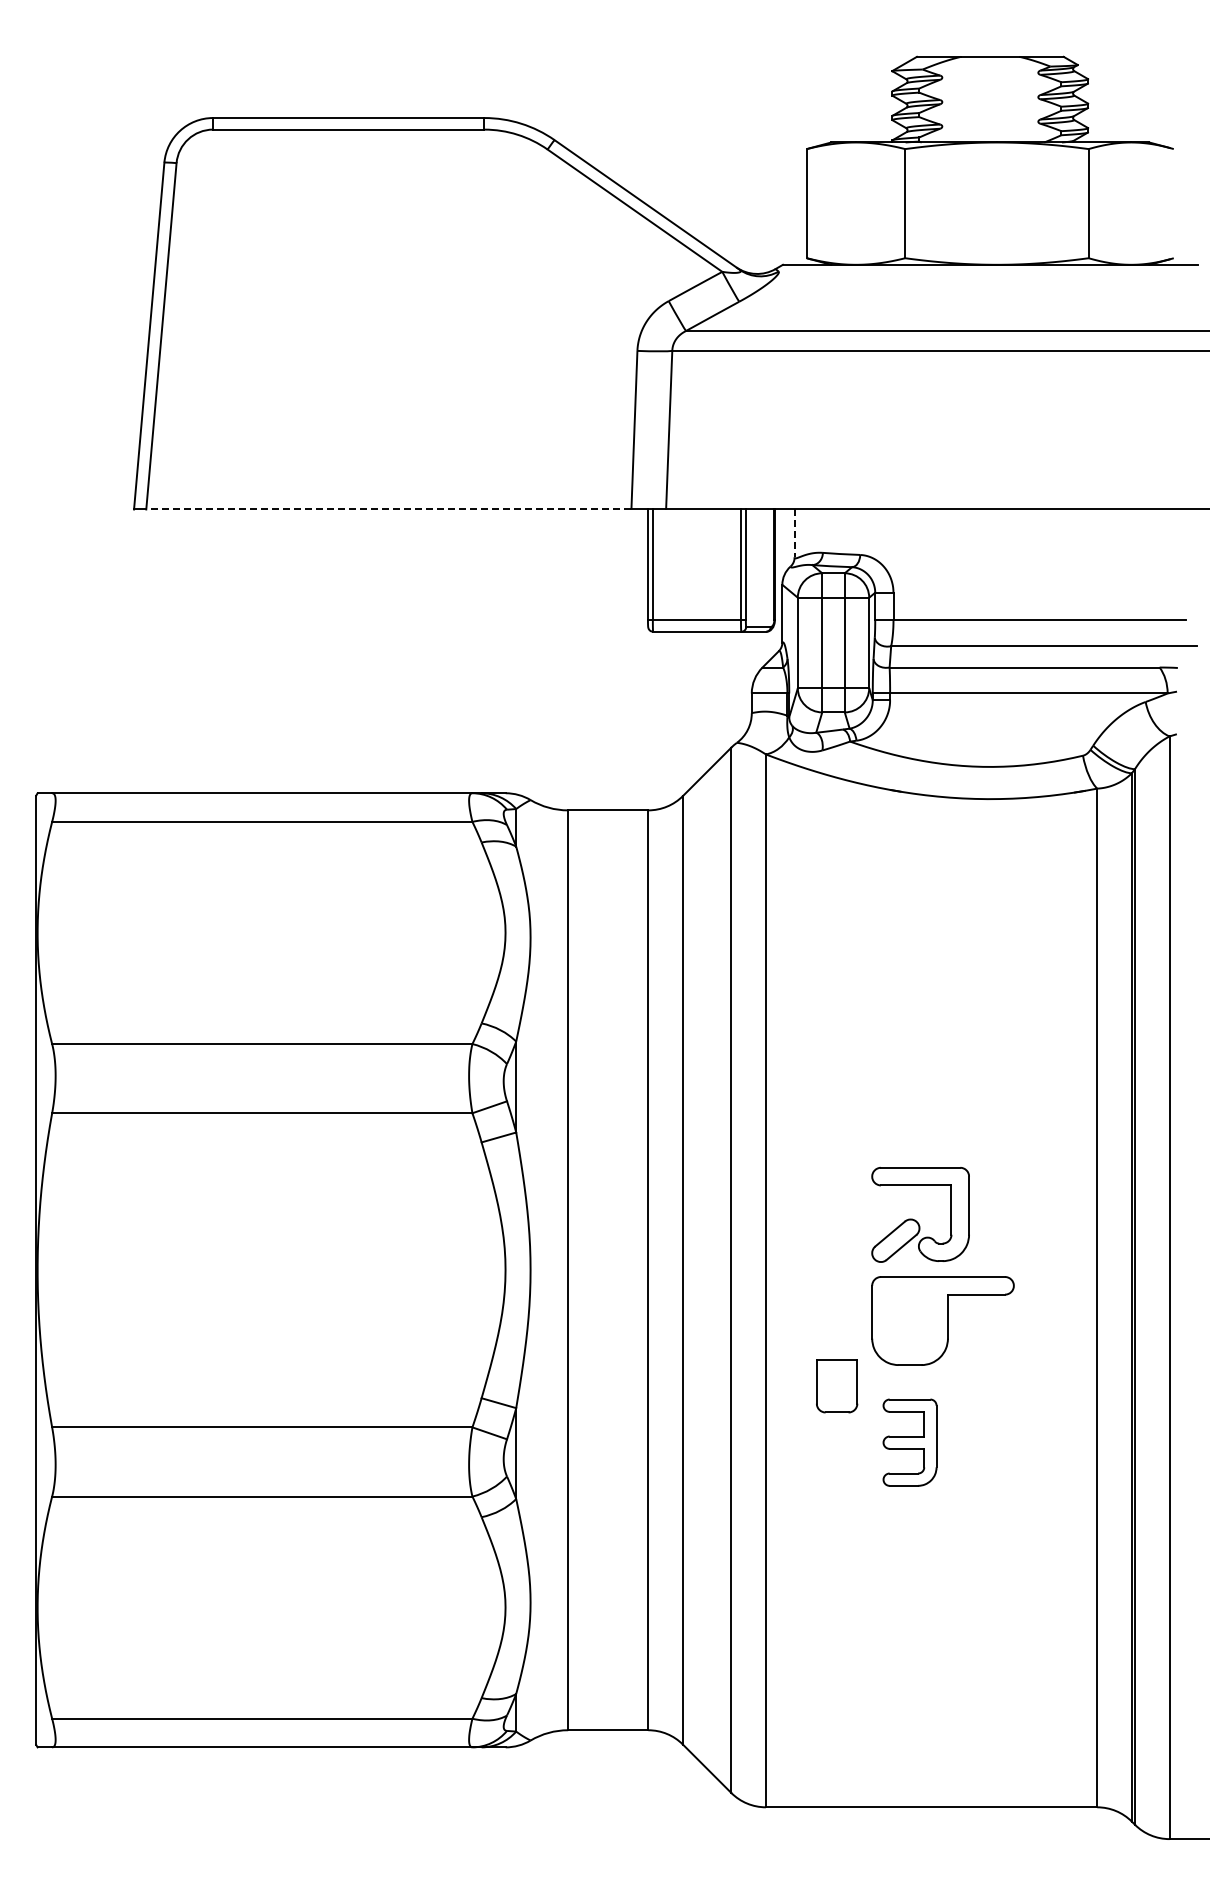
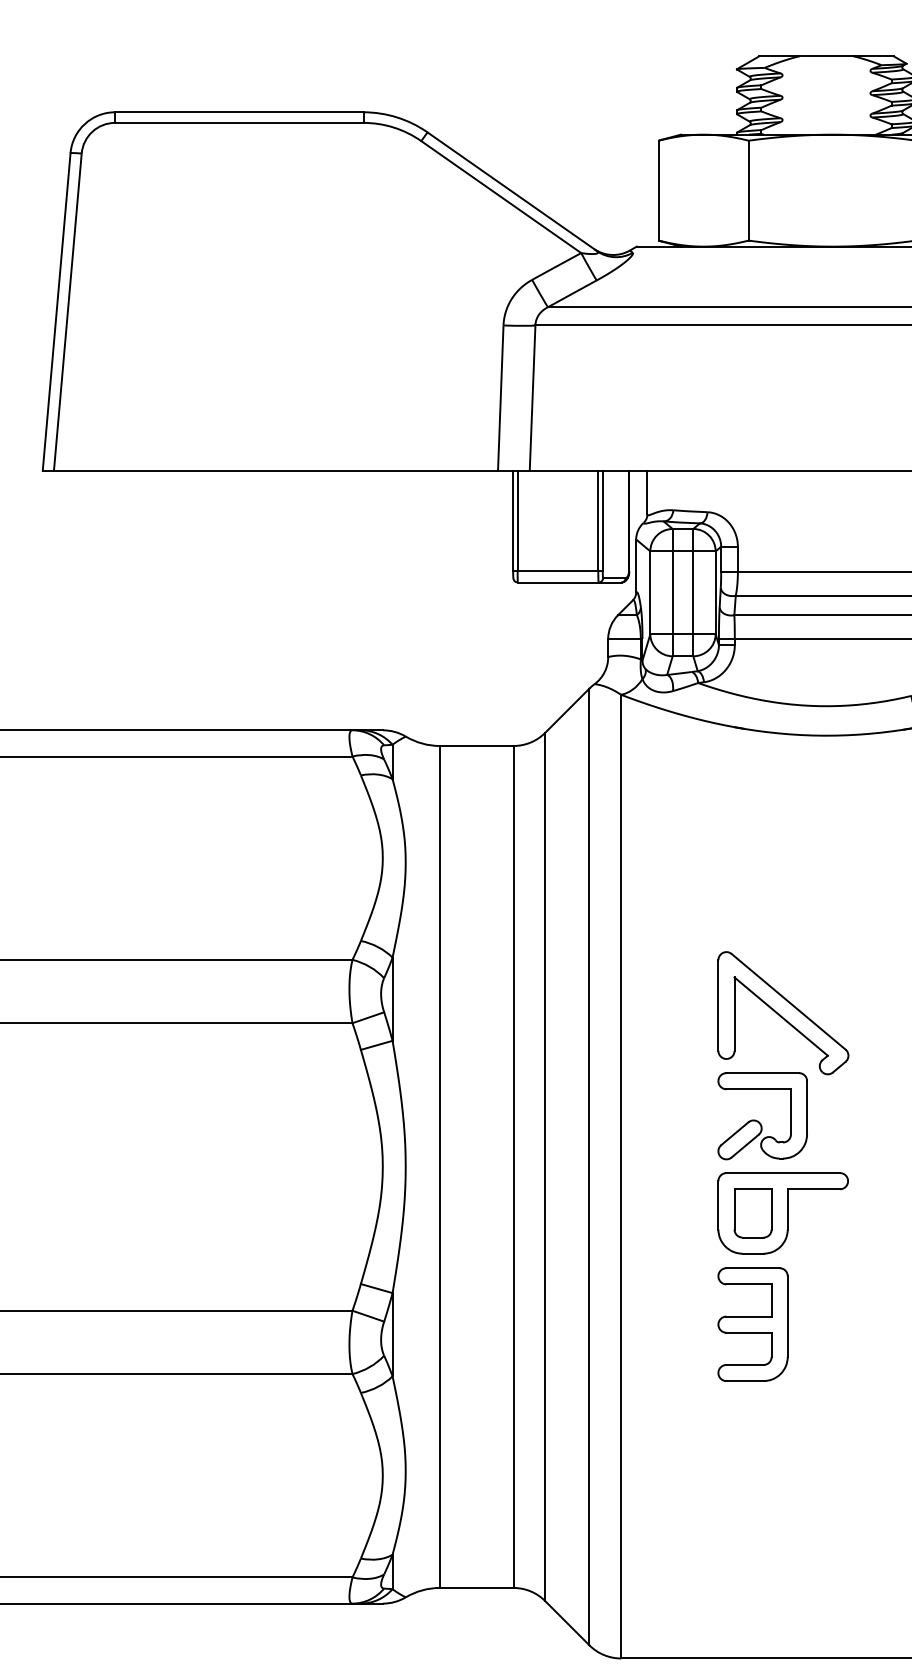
line: (388, 509) -> (275, 470), dashed -> solid
line: (794, 533) -> (647, 492), dashed -> solid
part: (943, 1101) -> (783, 1012), added
part: (837, 1386) -> (753, 1213), moved
part: (909, 1442) -> (752, 1324), size x1.43

